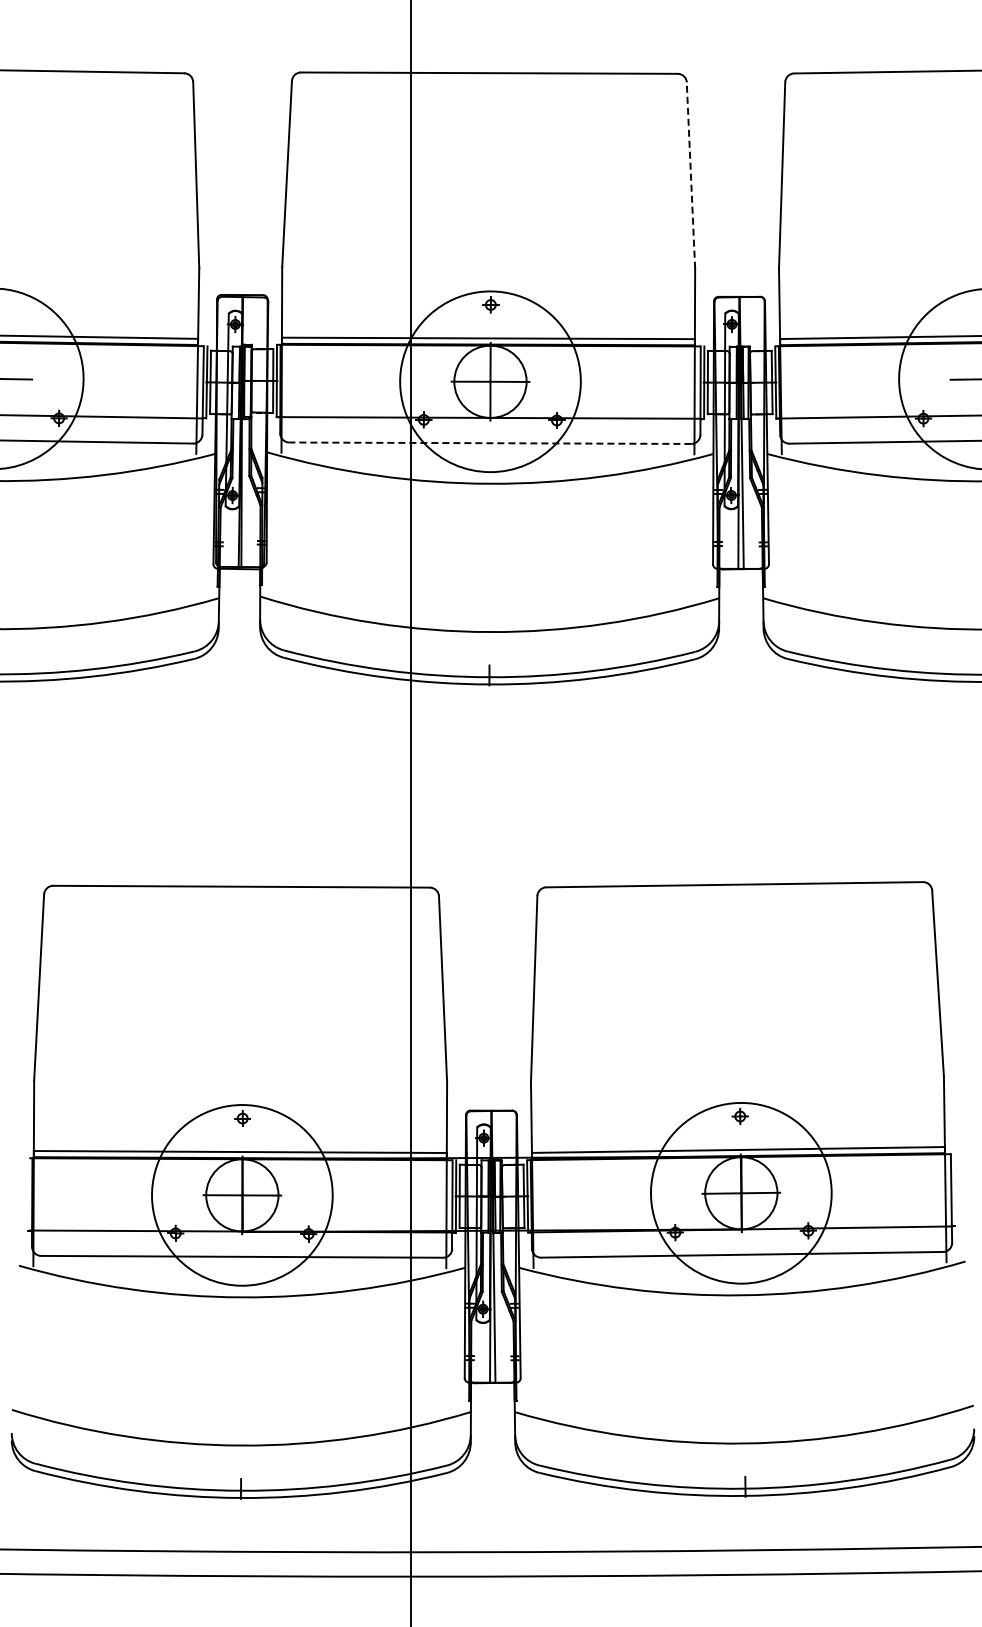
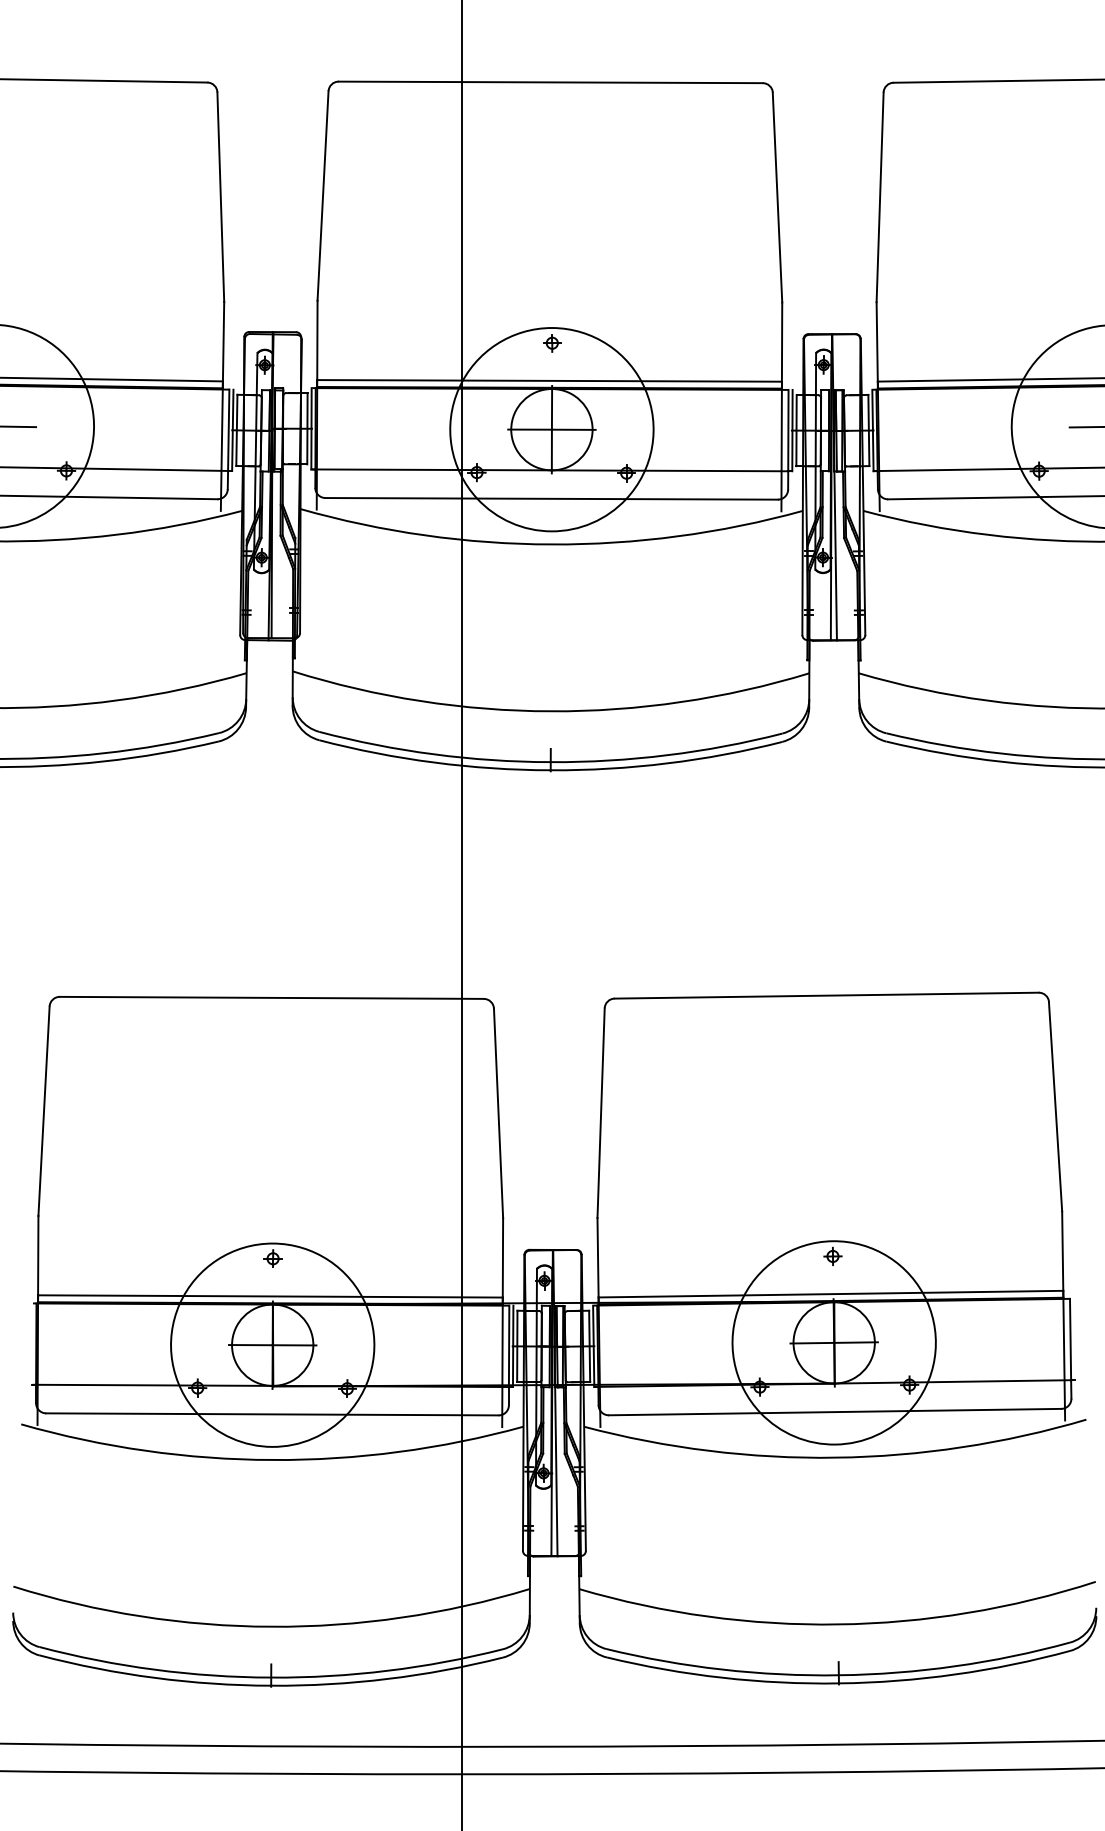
line: (690, 175) -> (776, 197), dashed -> solid
line: (489, 443) -> (550, 499), dashed -> solid

